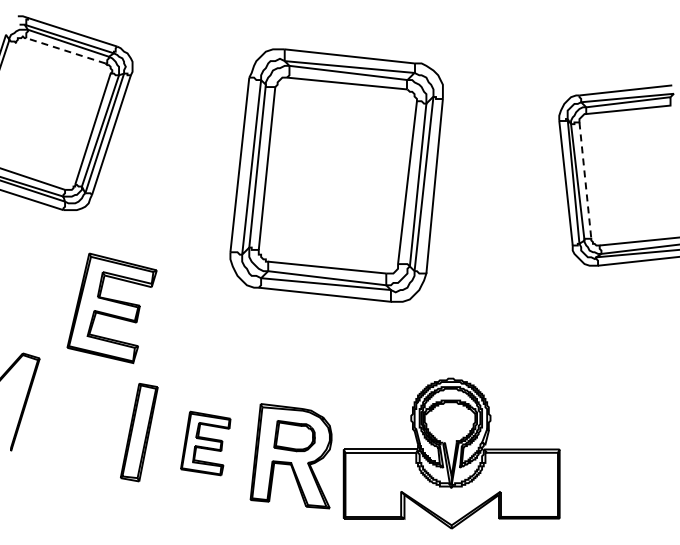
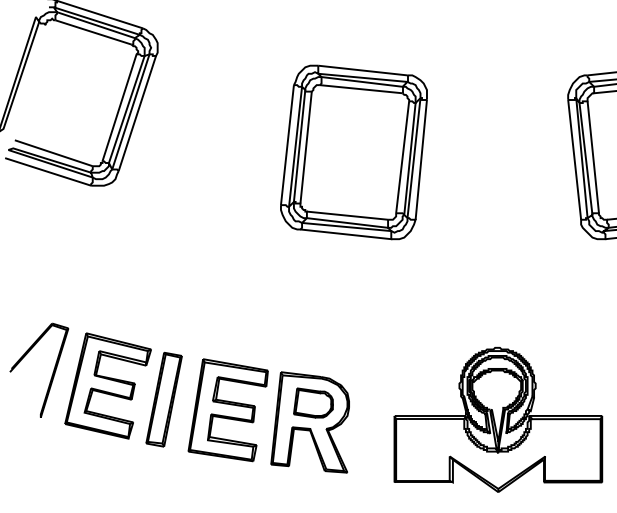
line: (65, 50) -> (93, 32), dashed -> solid
part: (336, 175) -> (353, 152), size x0.71
line: (585, 181) -> (593, 158), dashed -> solid
part: (111, 308) -> (107, 386), moved
part: (205, 443) -> (227, 410), size x1.67
part: (451, 453) -> (498, 419), moved

